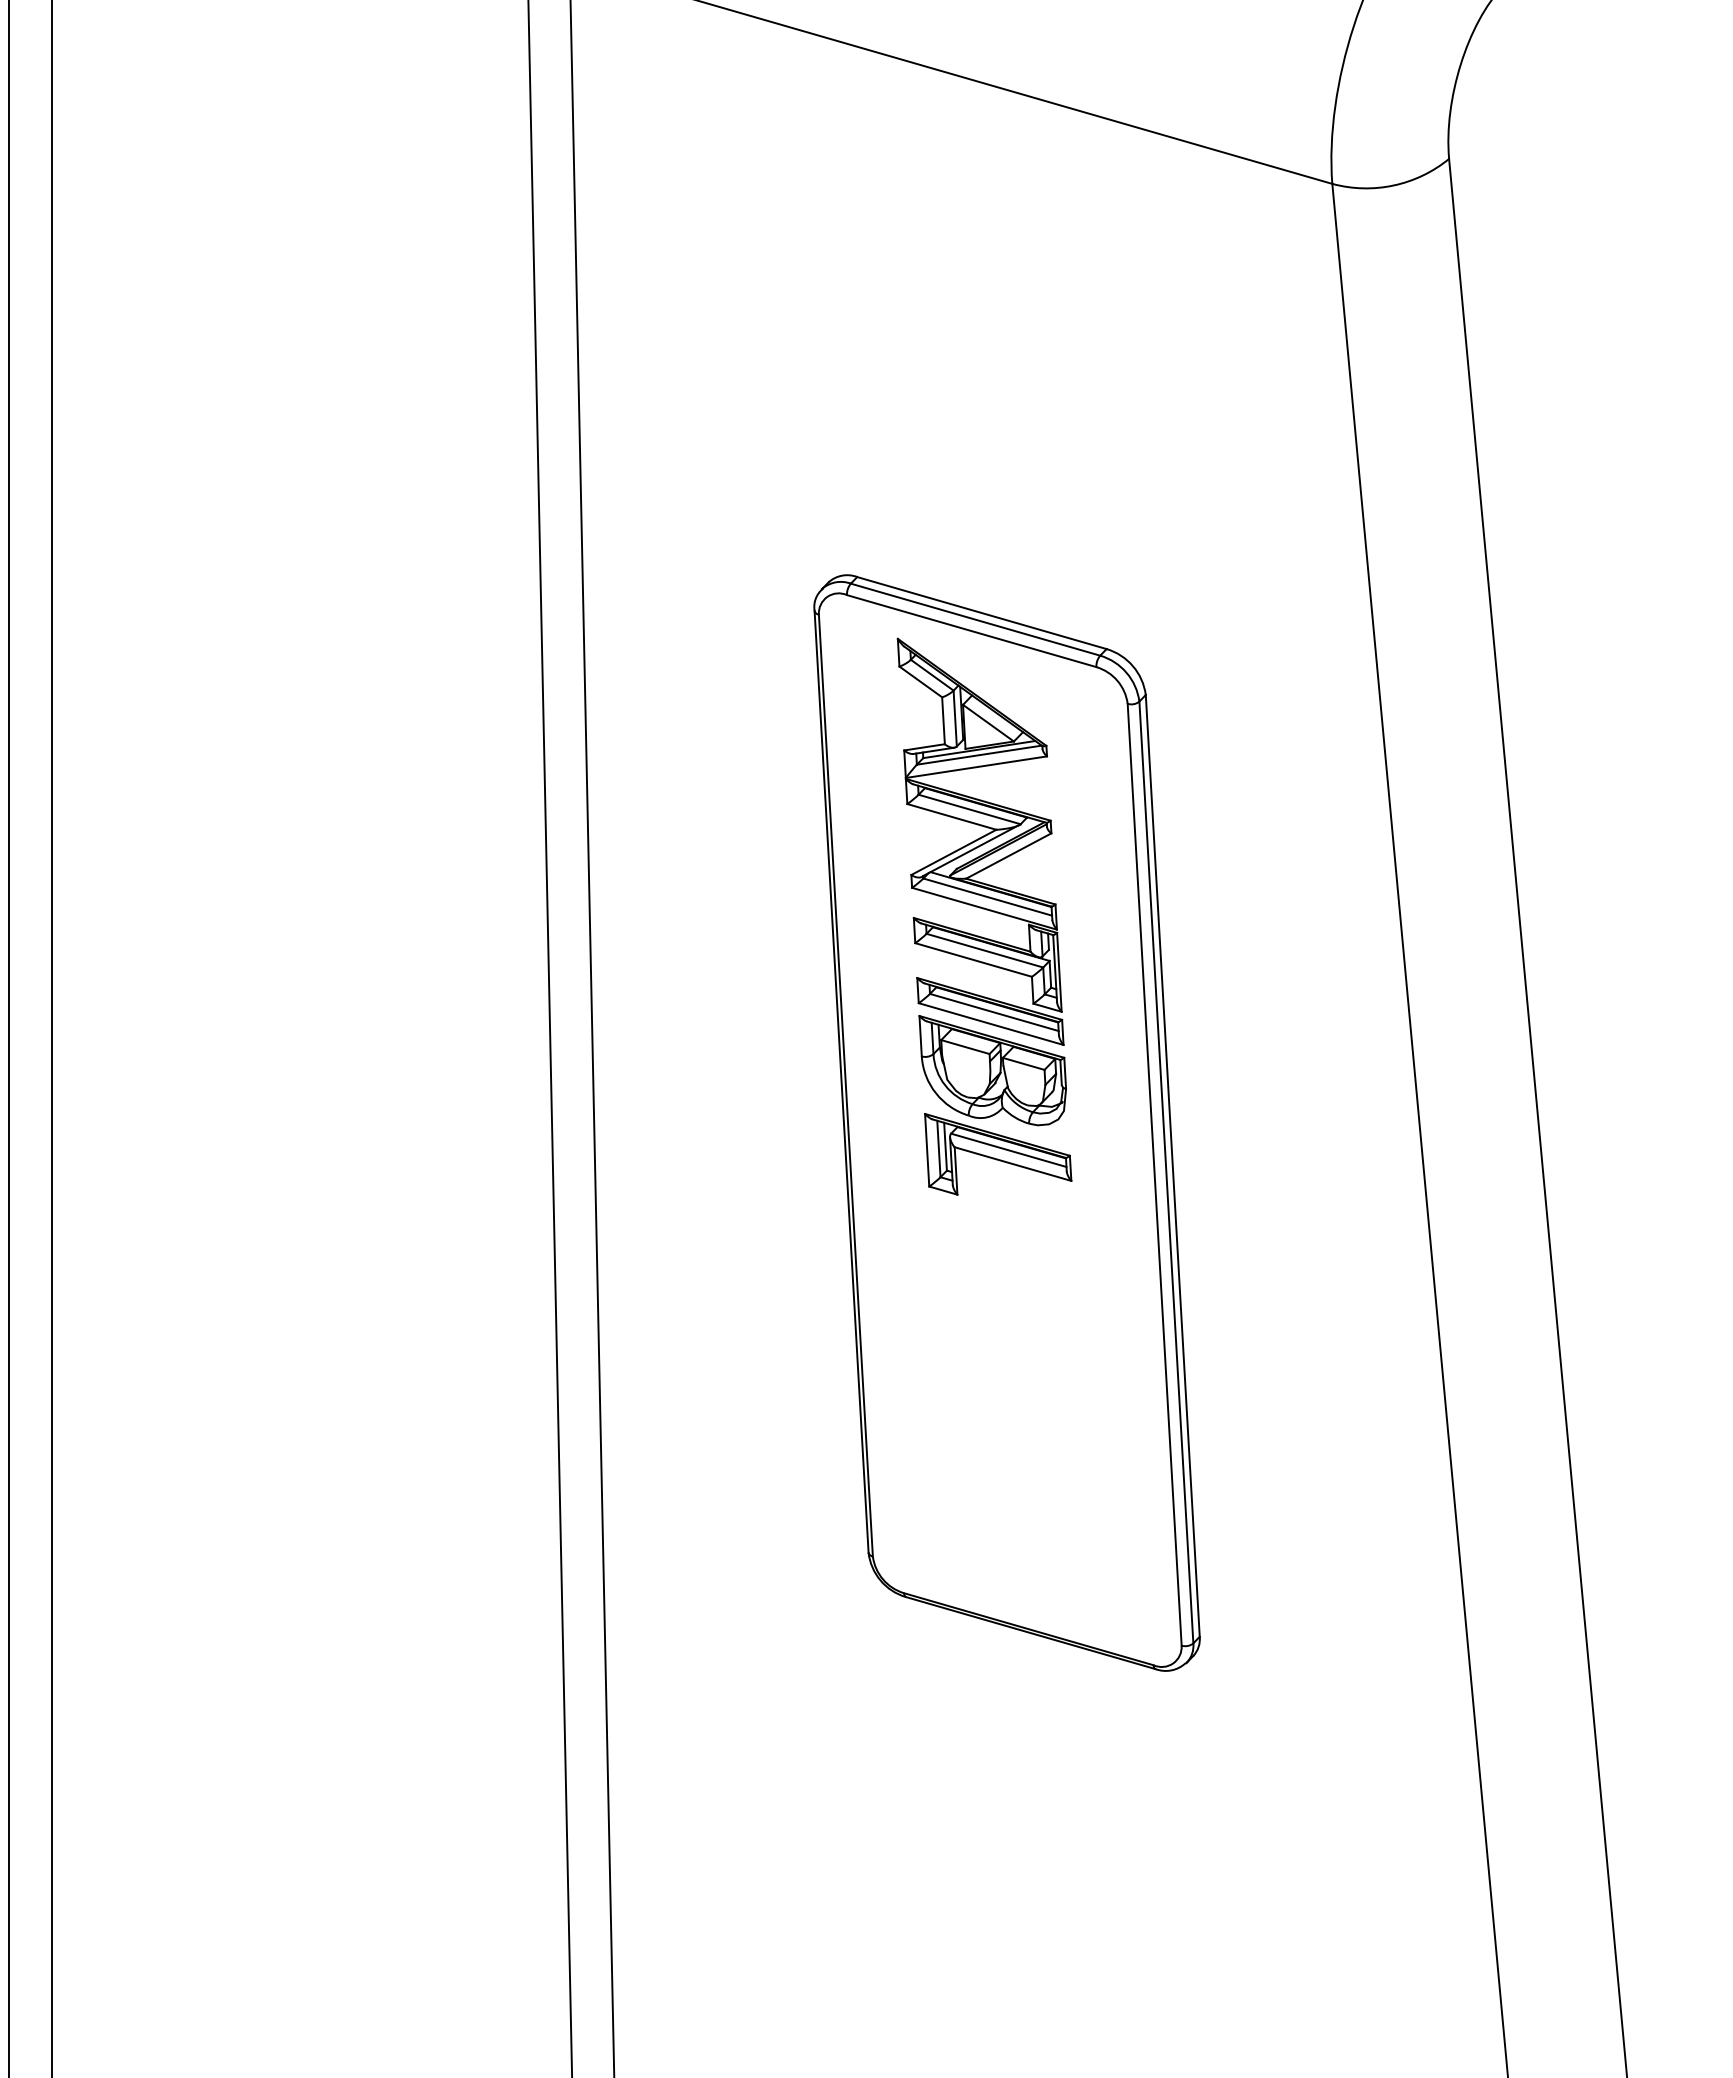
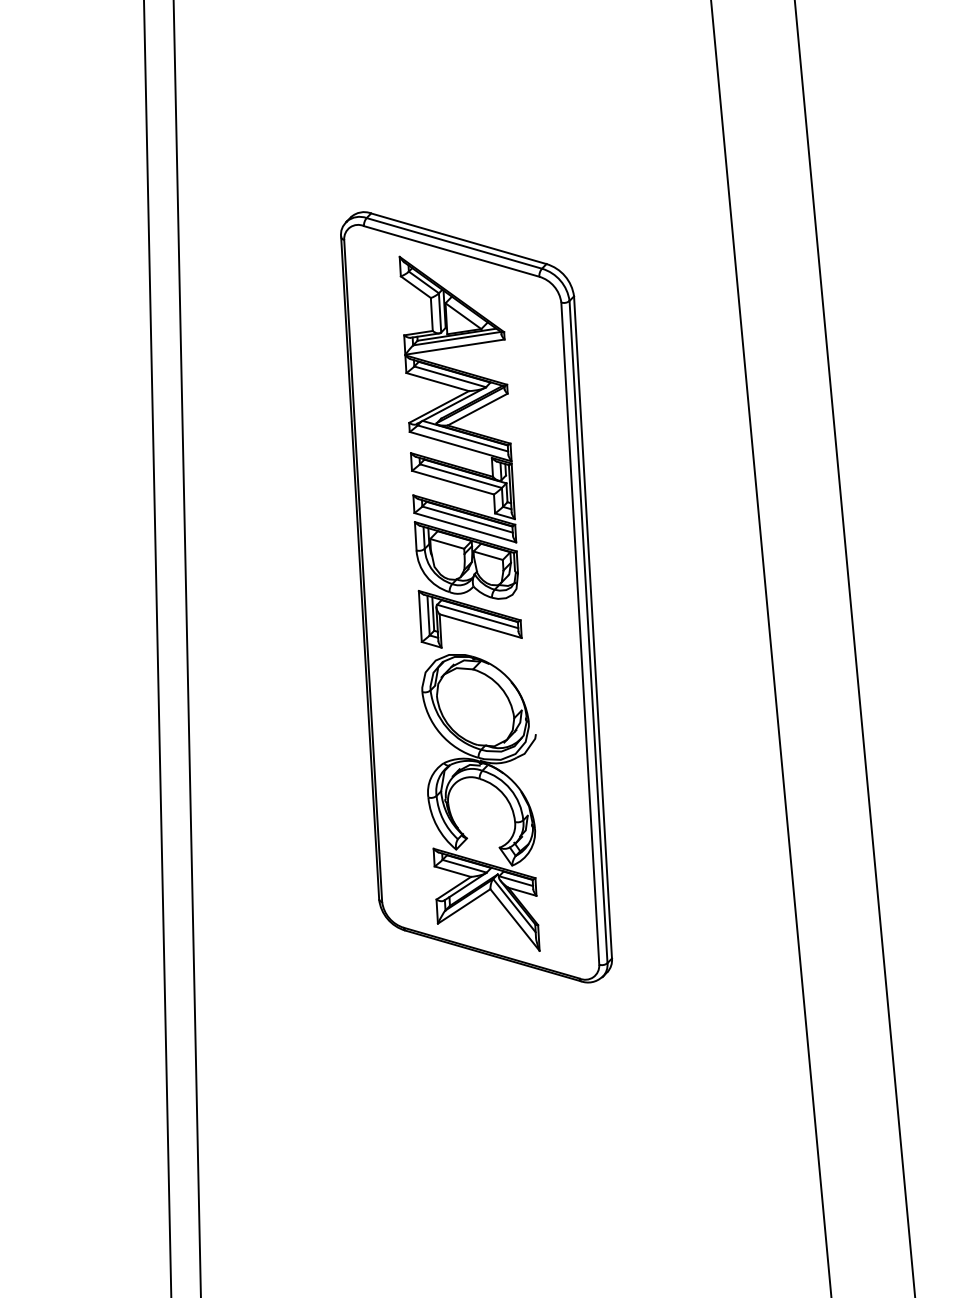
part: (1030, 1391) -> (492, 786), added

